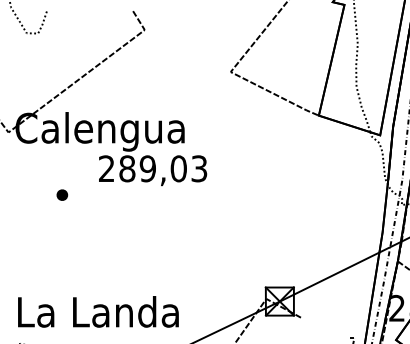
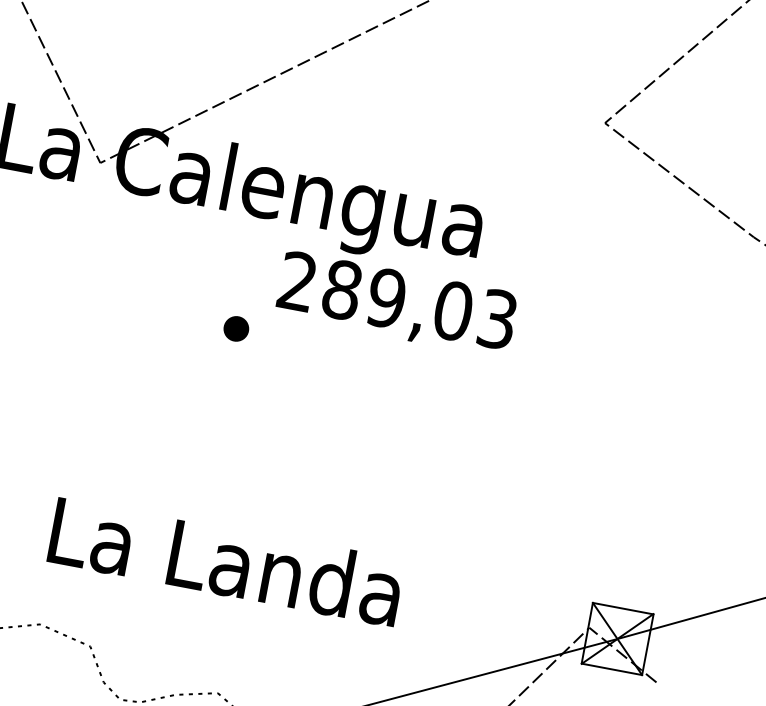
part: (62, 194) -> (236, 327), moved
text: (98, 311) -> (226, 560), moved

